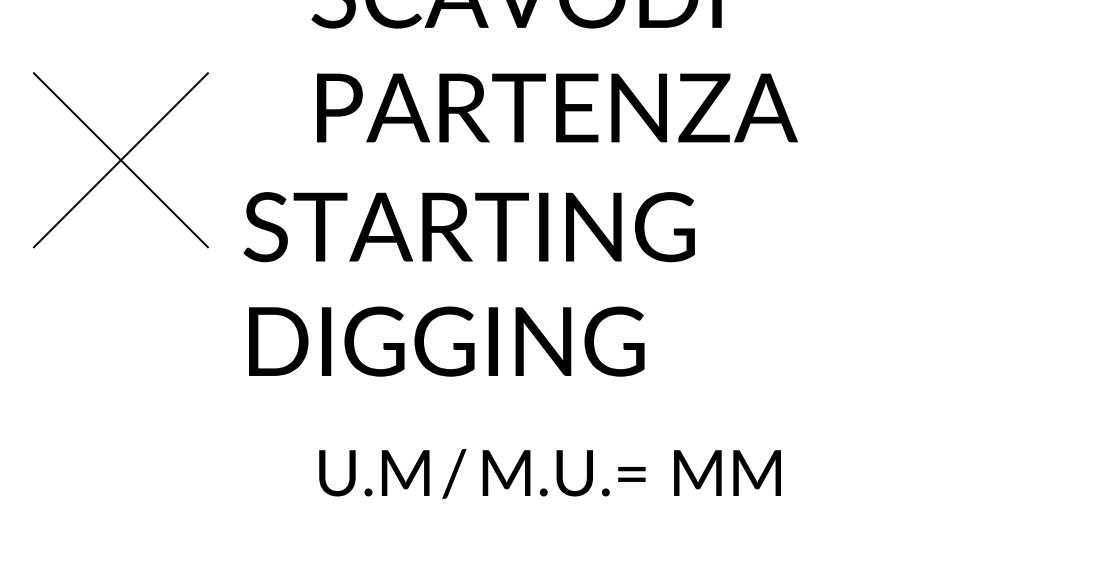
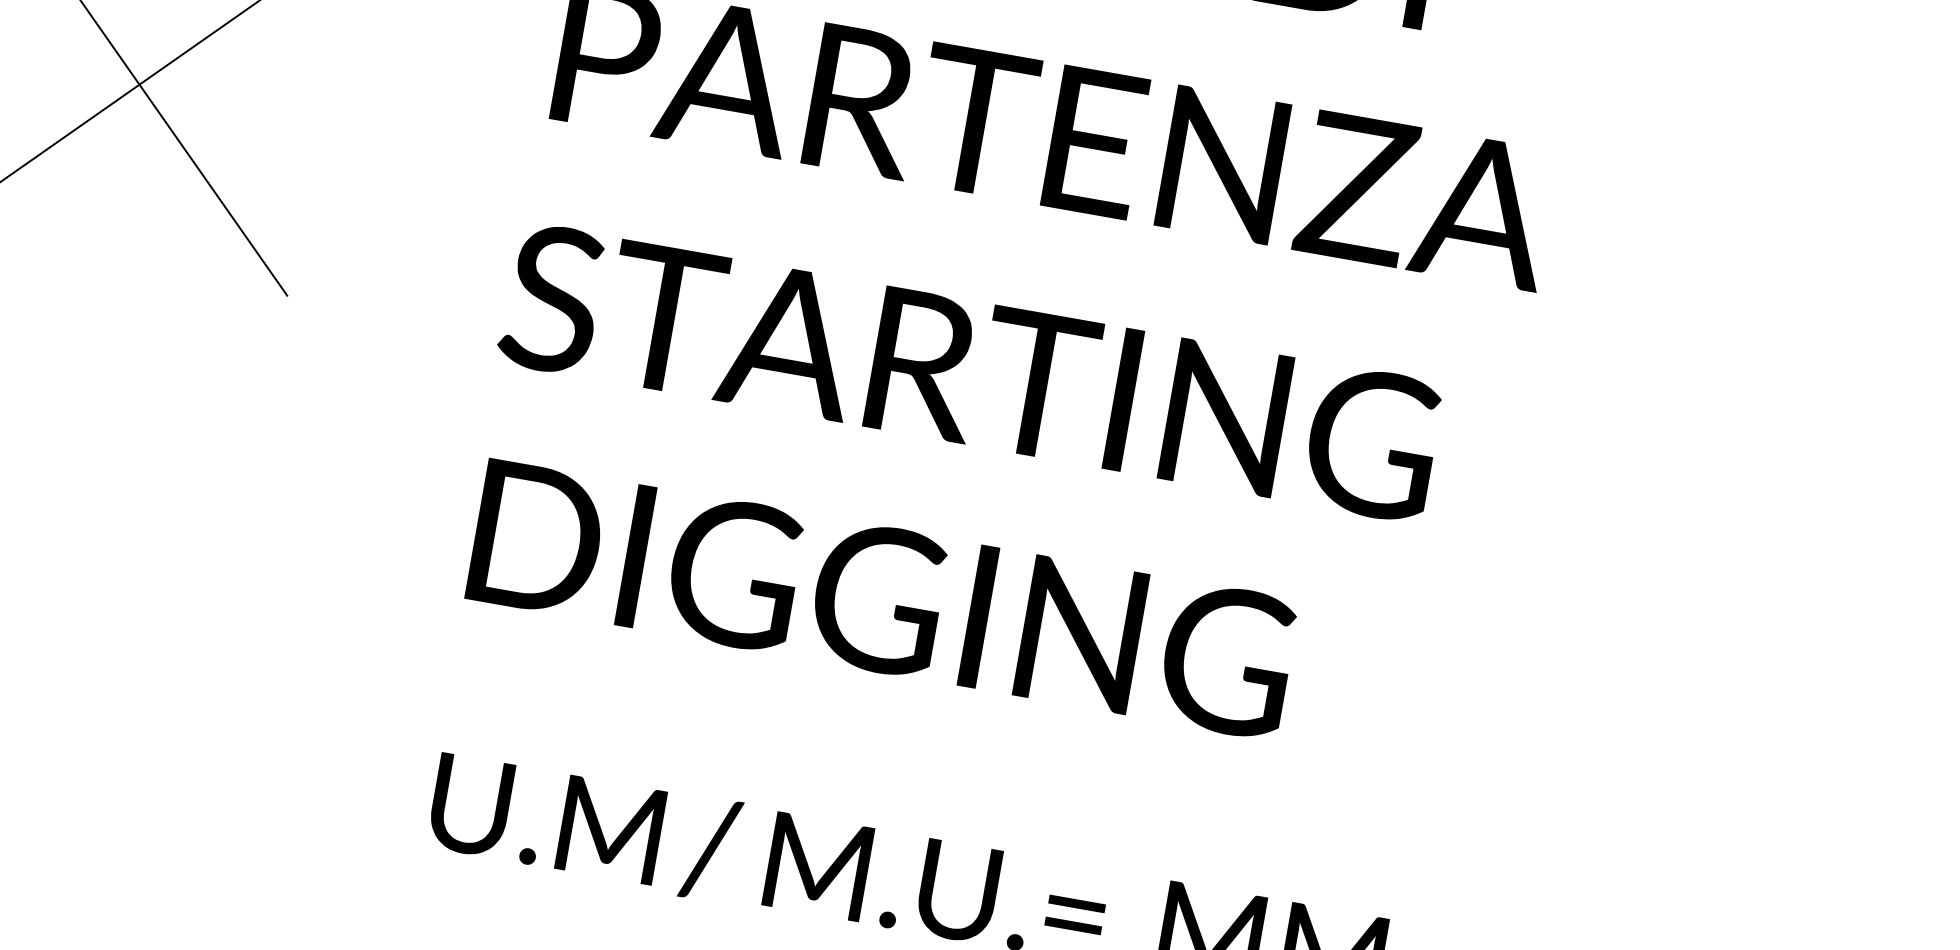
text: (468, 284) -> (947, 490), moved

